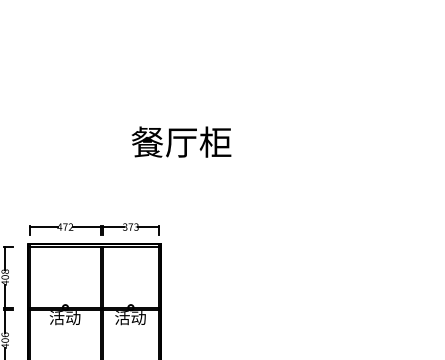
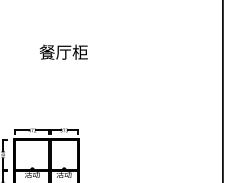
text: (180, 140) -> (63, 51), moved

